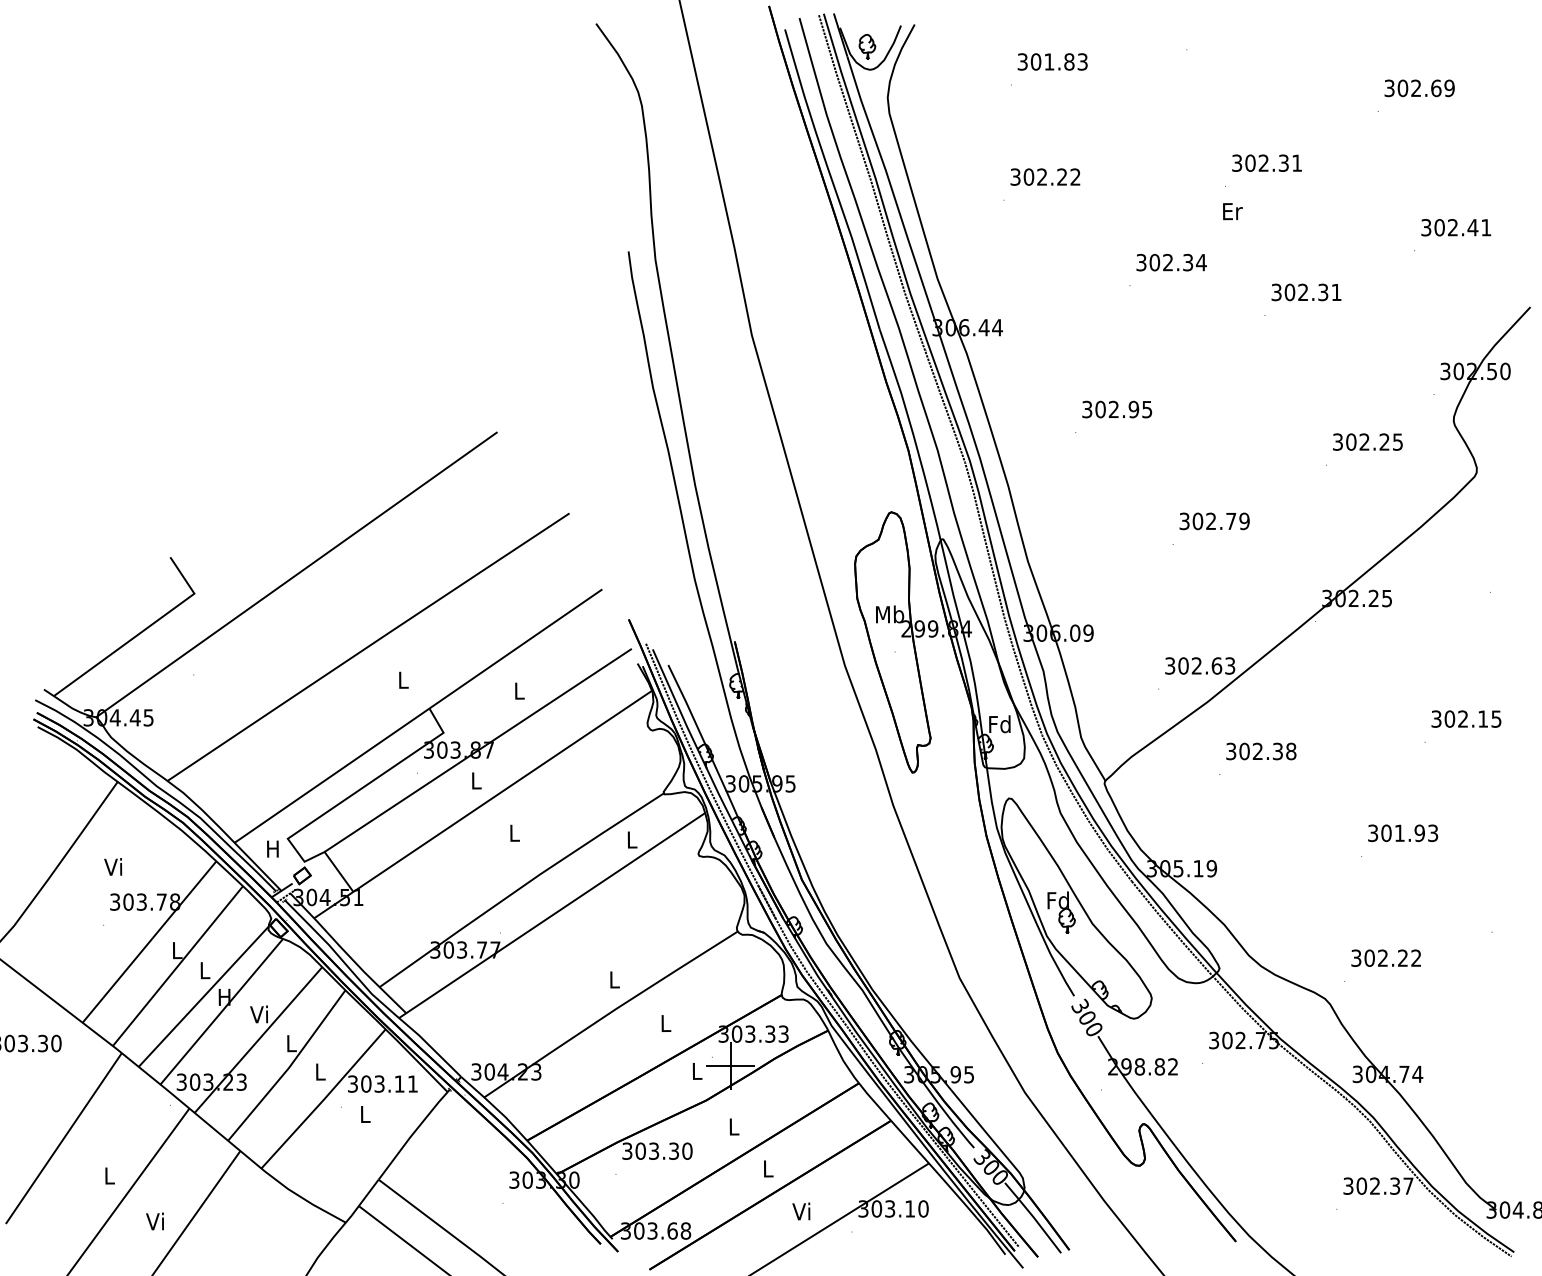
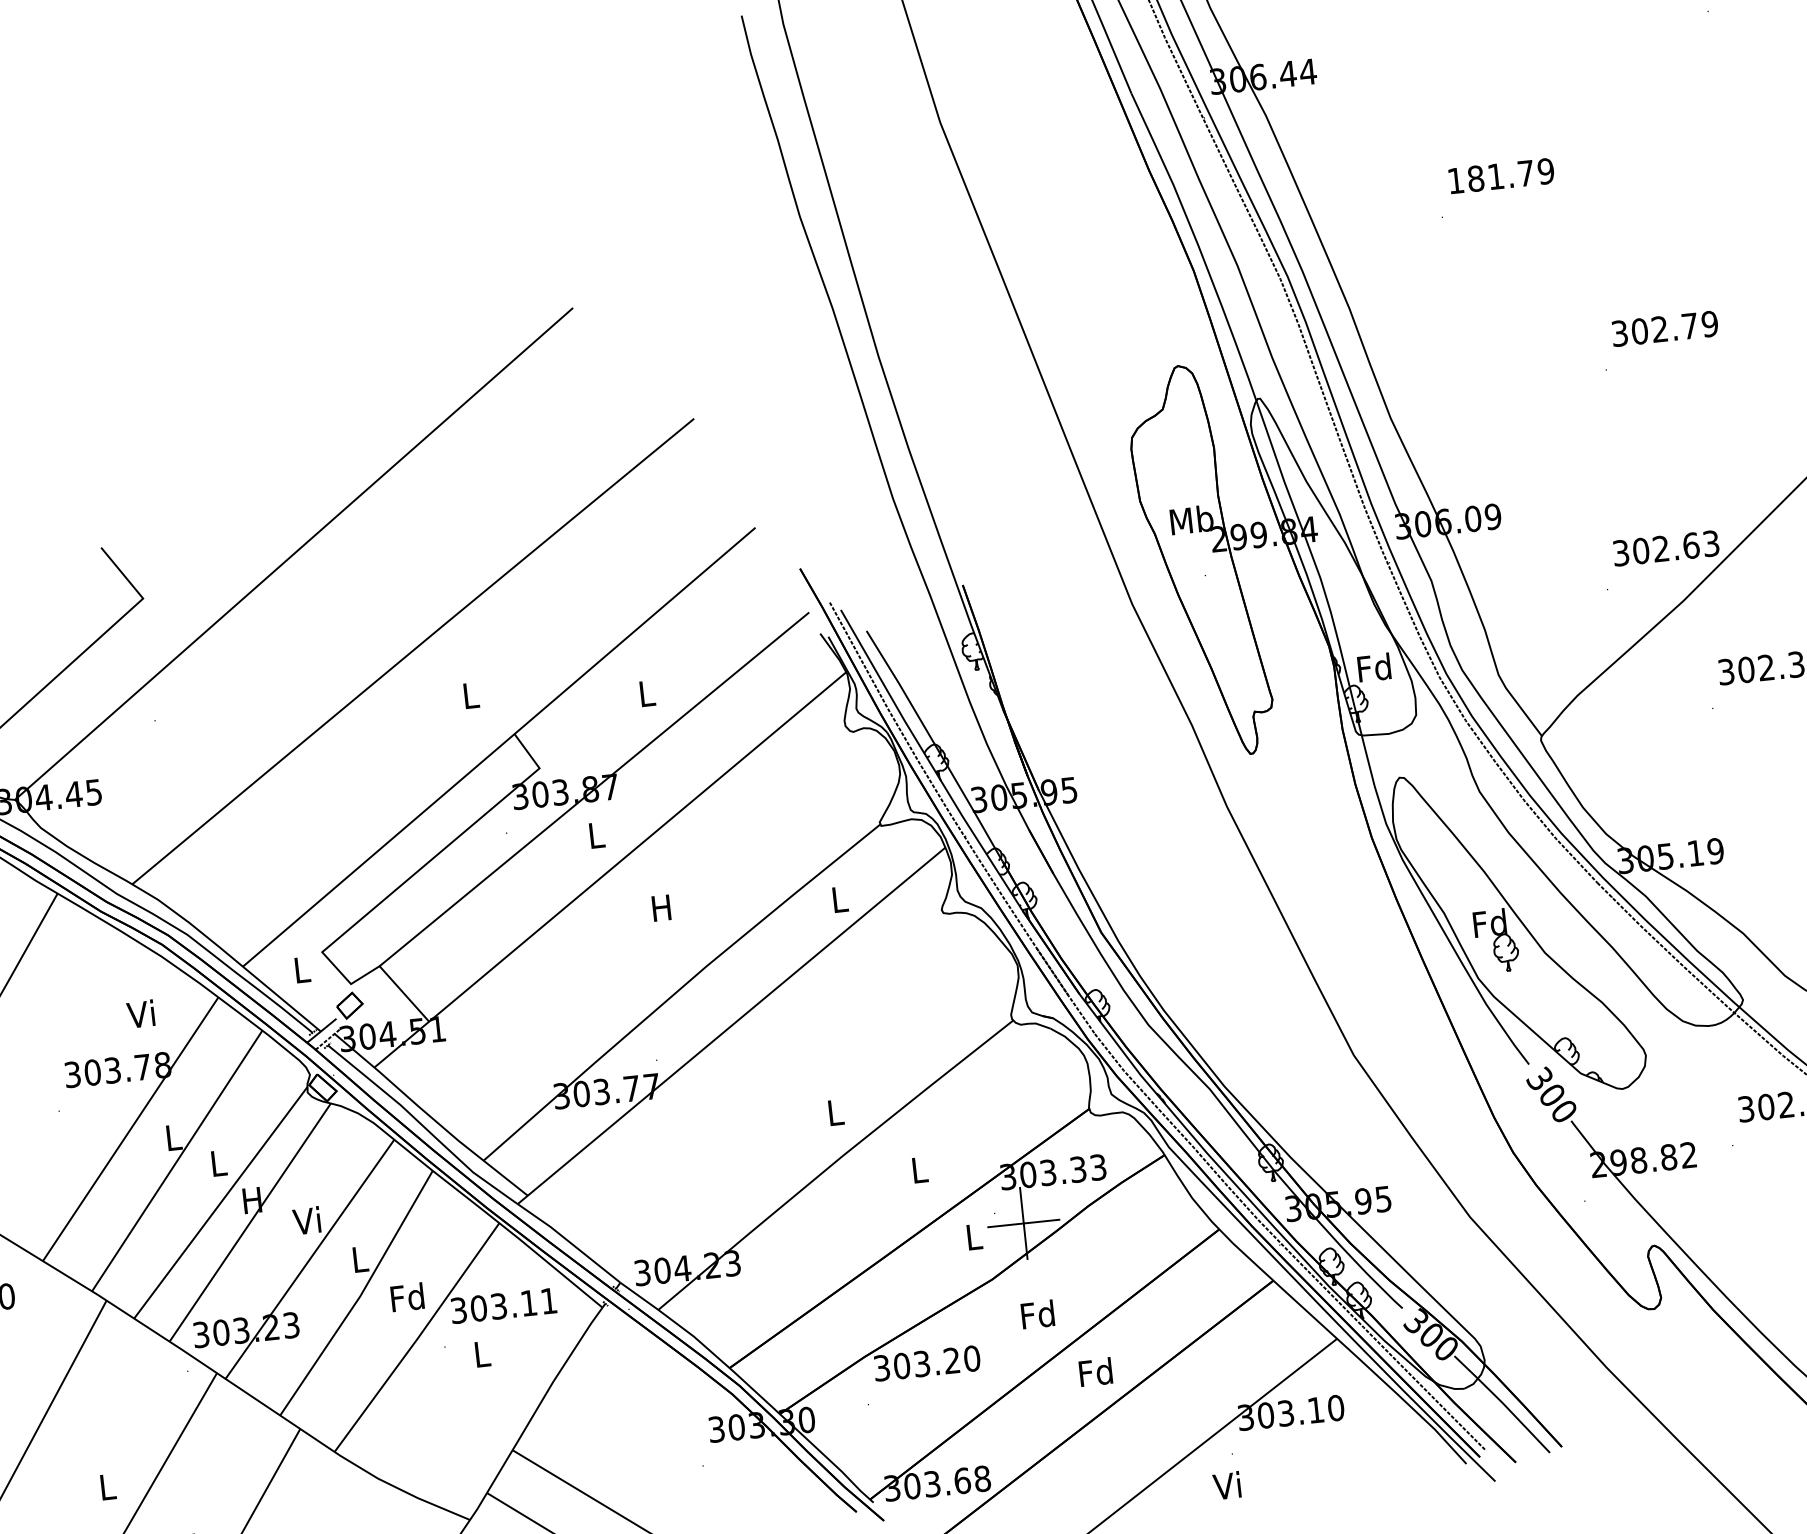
text: (1117, 409) -> (1501, 175), 302.95 -> 181.79
text: (513, 832) -> (660, 907), L -> H
text: (272, 848) -> (300, 969), H -> L
text: (113, 866) -> (141, 1013), moved
text: (319, 1071) -> (406, 1296), L -> Fd
text: (733, 1126) -> (1037, 1314), L -> Fd
text: (673, 1150) -> (951, 1359), 303.30 -> 303.20
text: (767, 1168) -> (1095, 1371), L -> Fd
text: (801, 1211) -> (1227, 1485), moved

